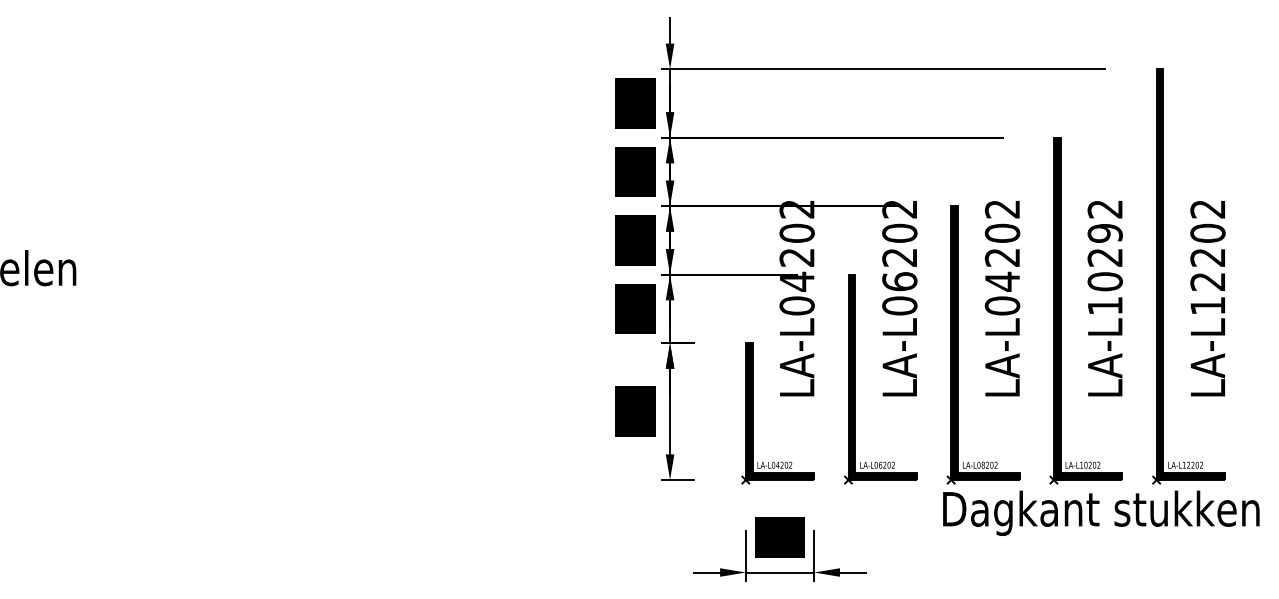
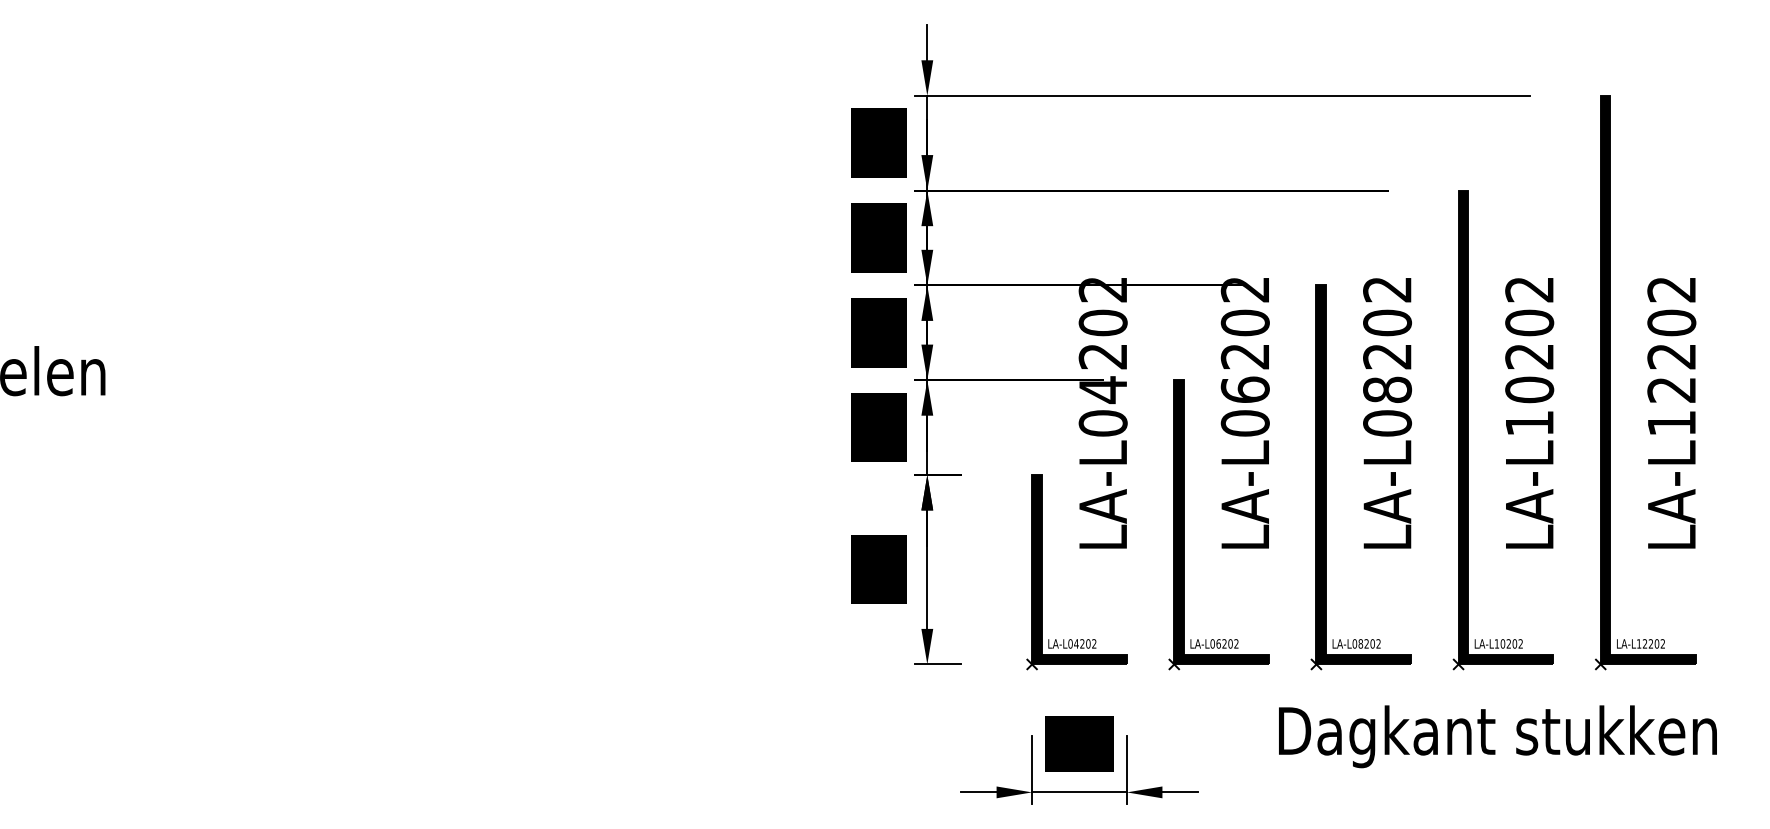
text: (1104, 232) -> (1528, 321), LA-L10292 -> LA-L10202
text: (1002, 281) -> (1387, 389), LA-L04202 -> LA-L08202
text: (1101, 512) -> (1498, 735), moved

